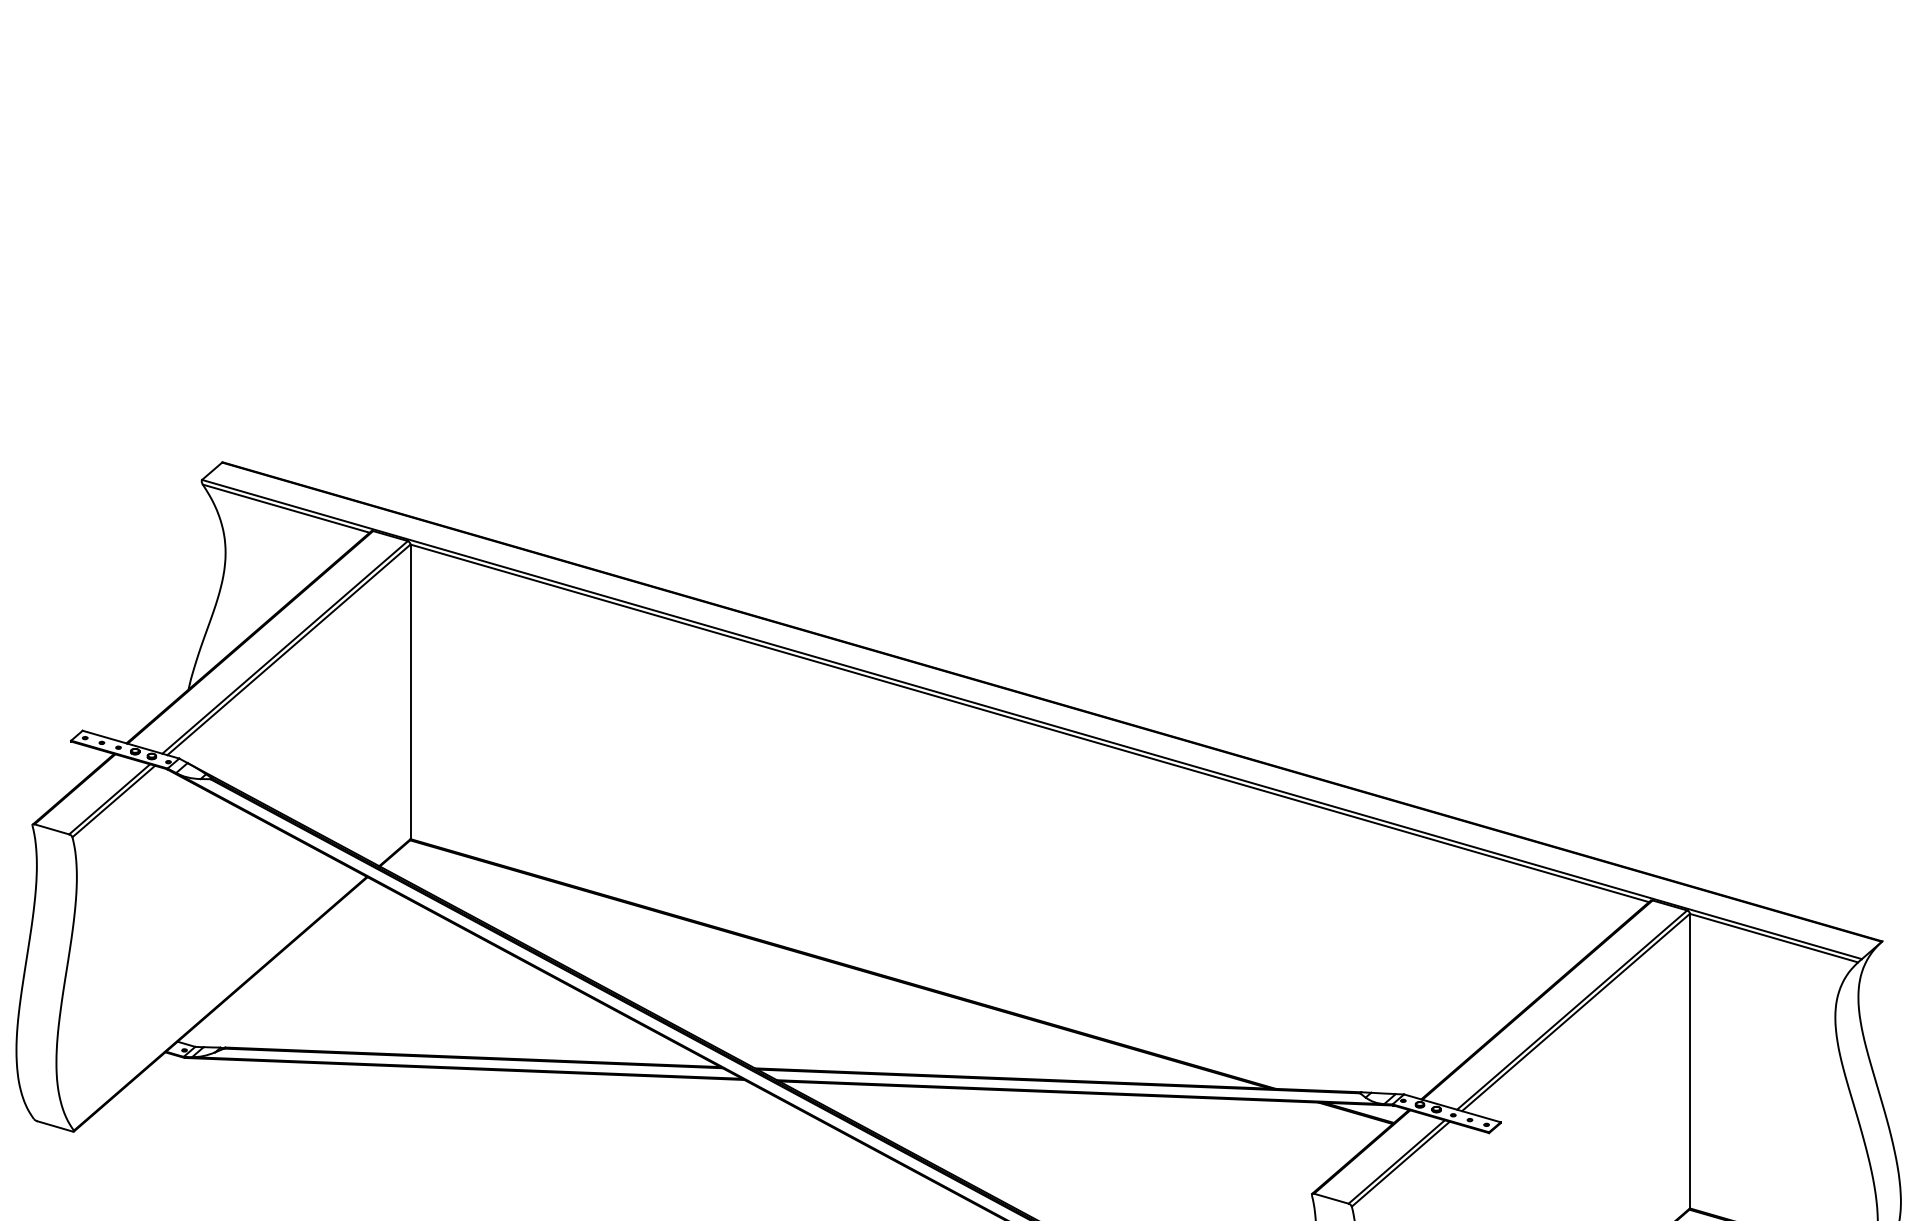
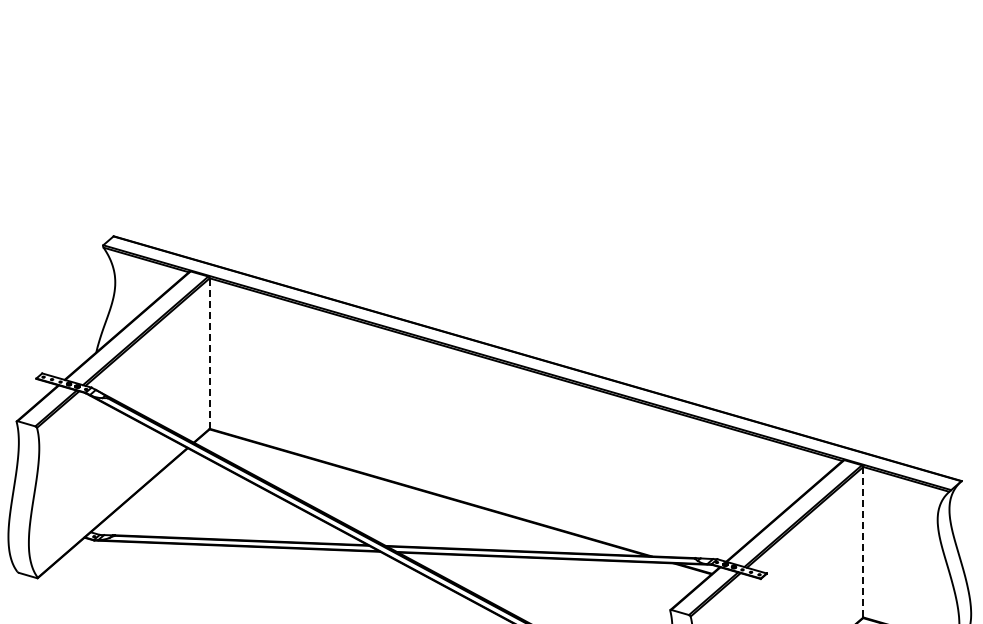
line: (410, 691) -> (209, 353), solid -> dashed
line: (1690, 1059) -> (863, 541), solid -> dashed

